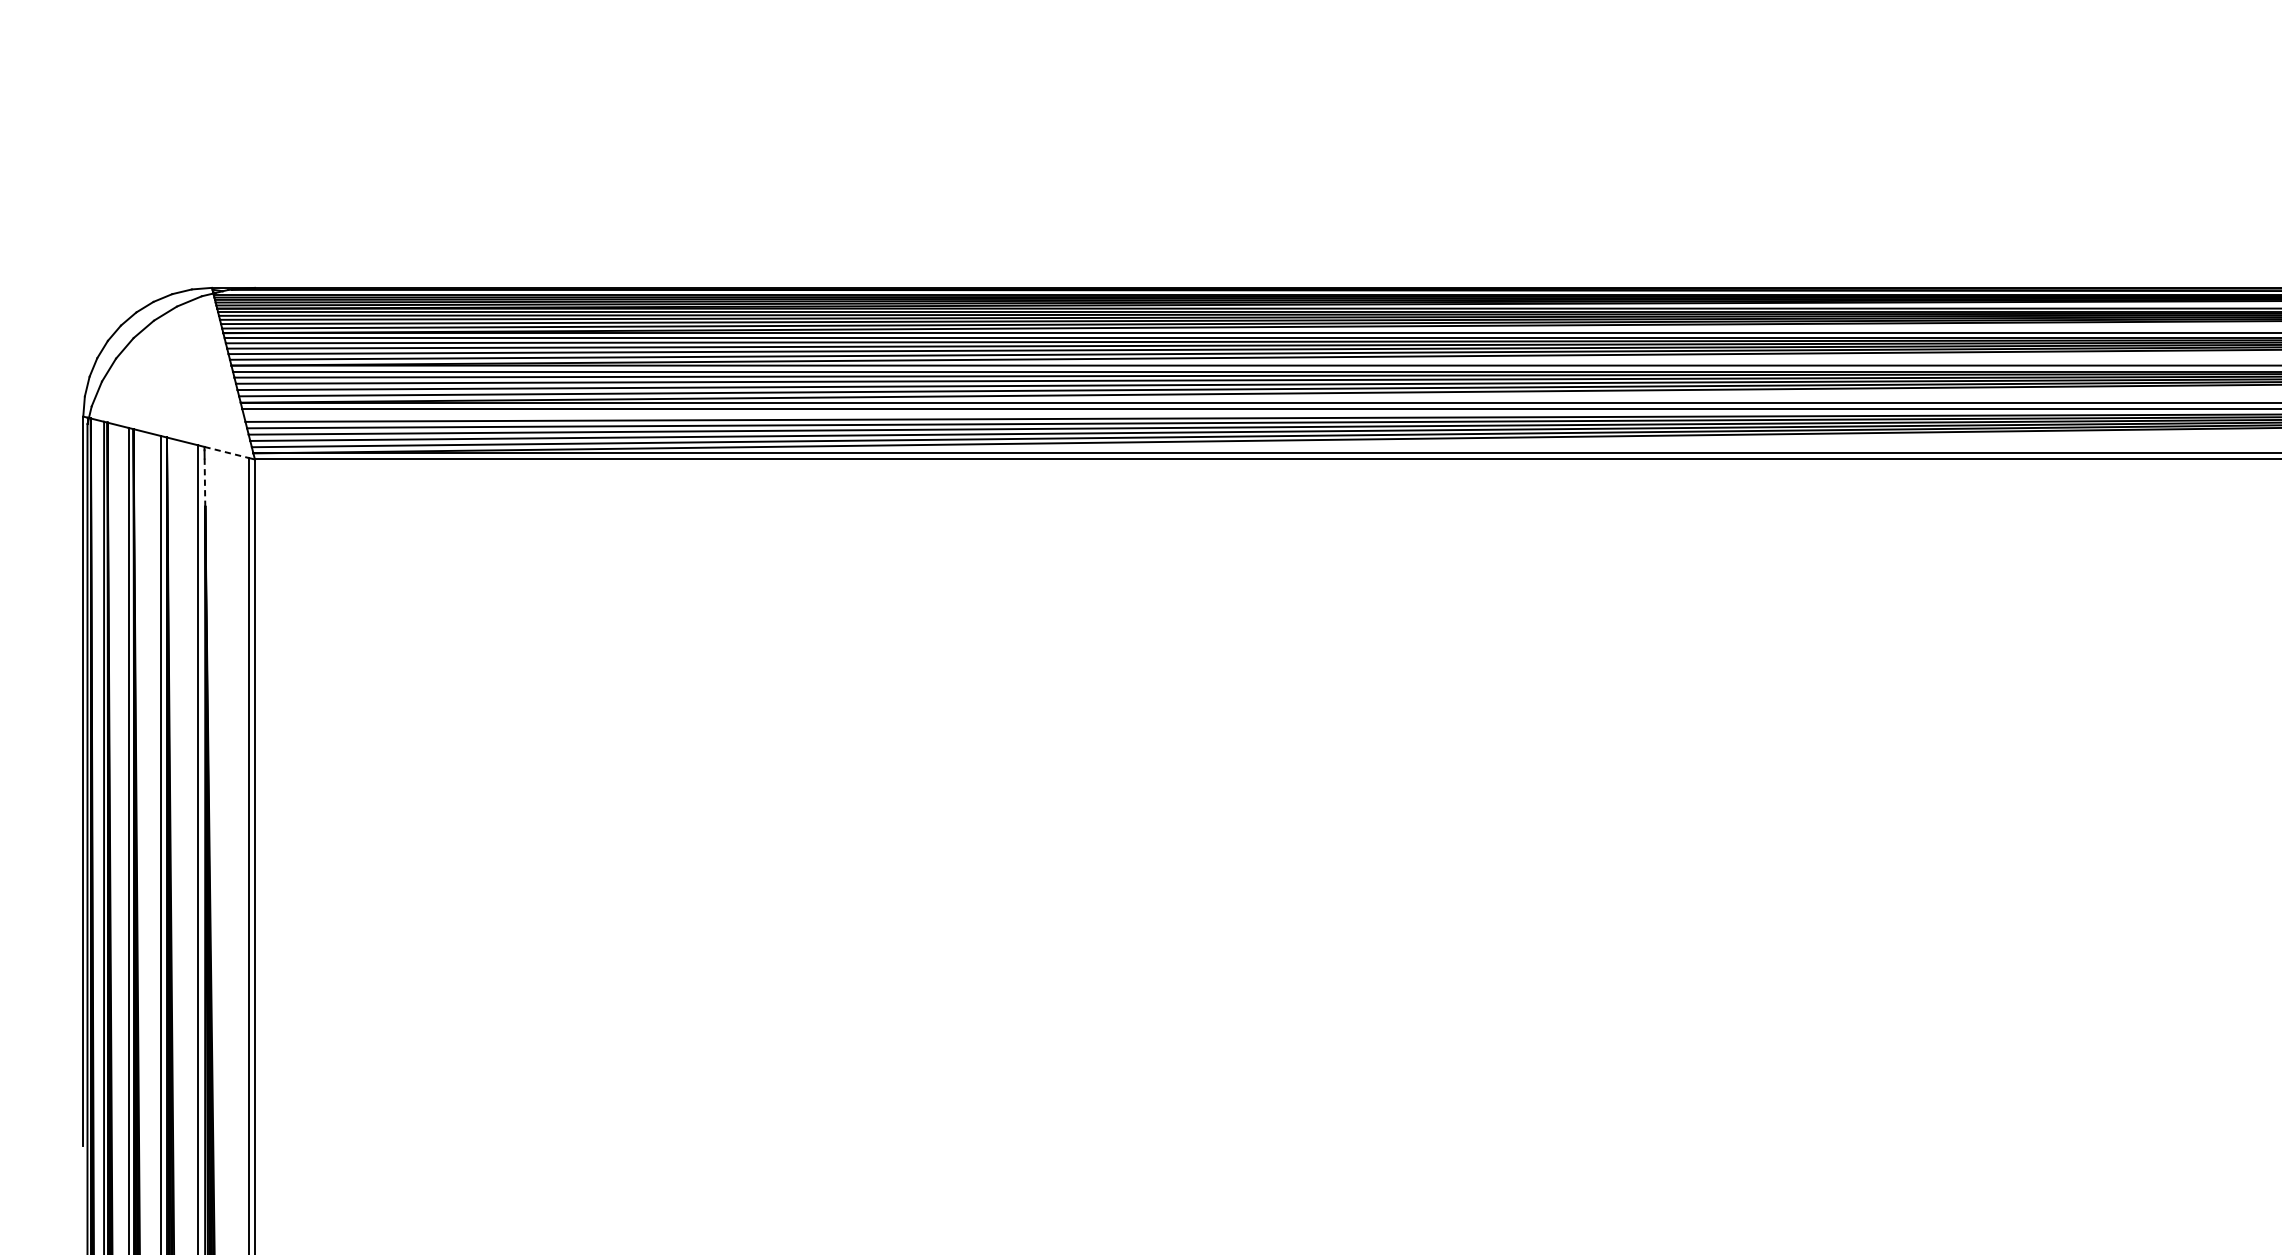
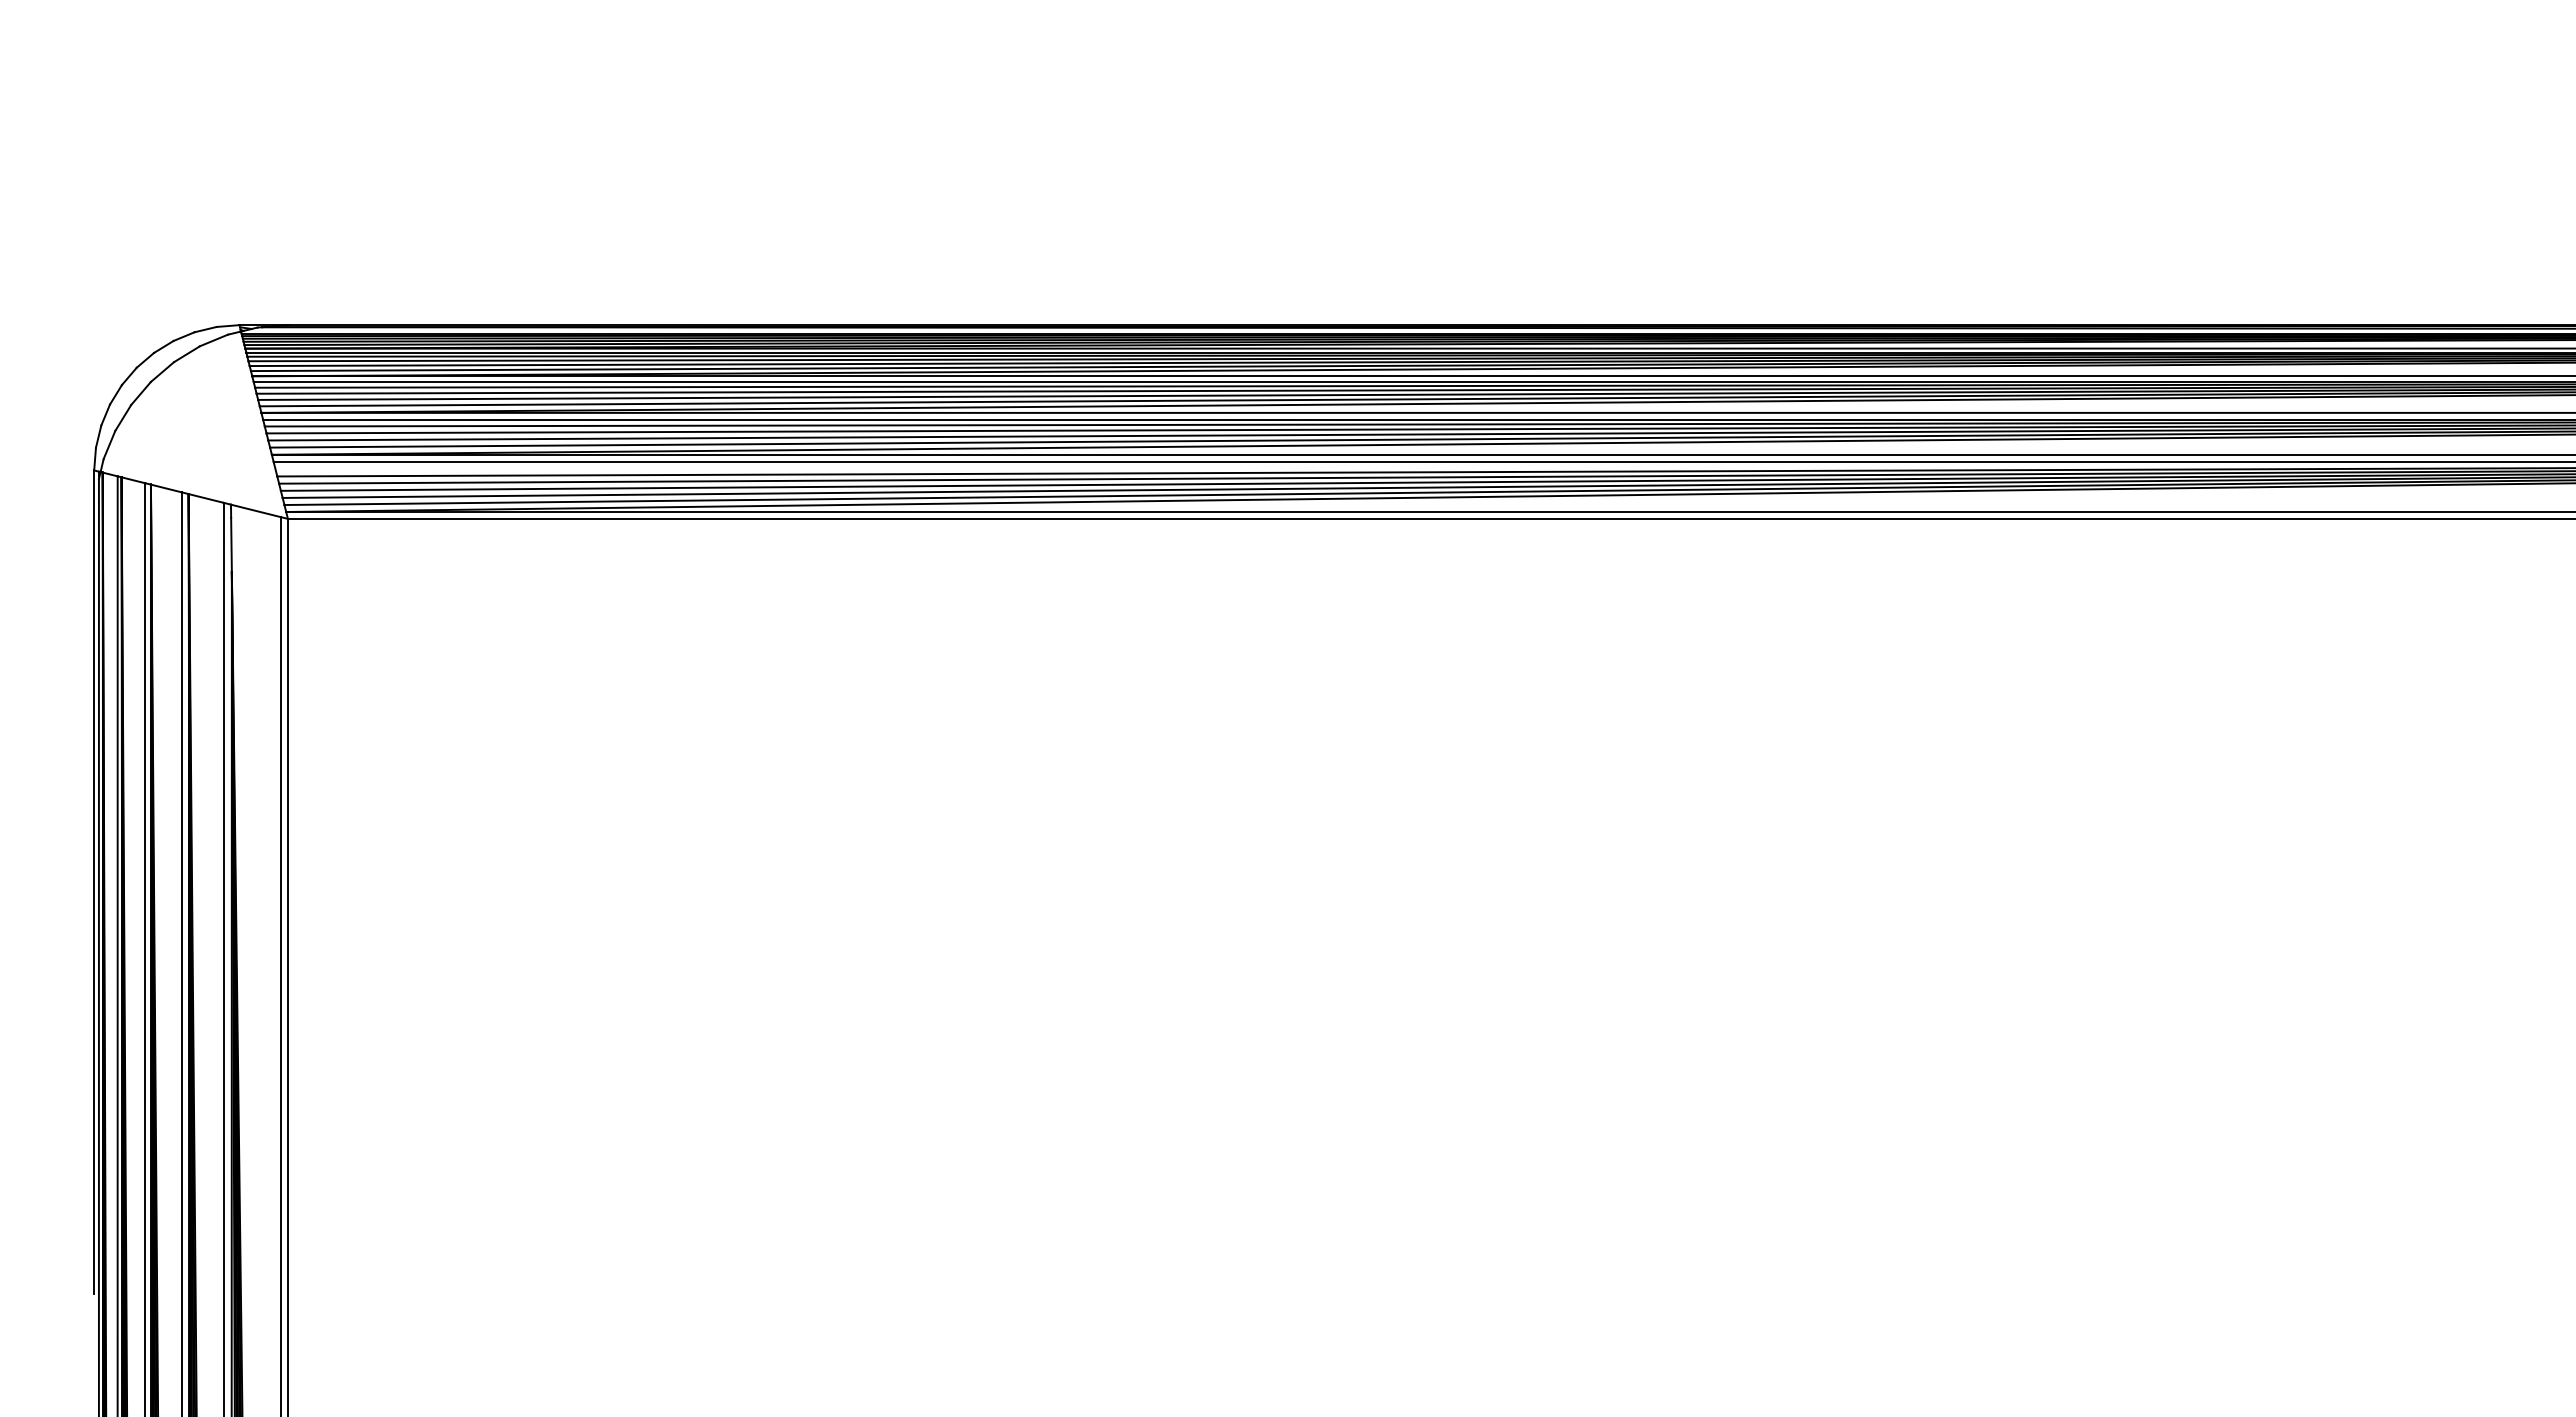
line: (227, 452) -> (256, 510), dashed -> solid
line: (204, 482) -> (231, 544), dashed -> solid

